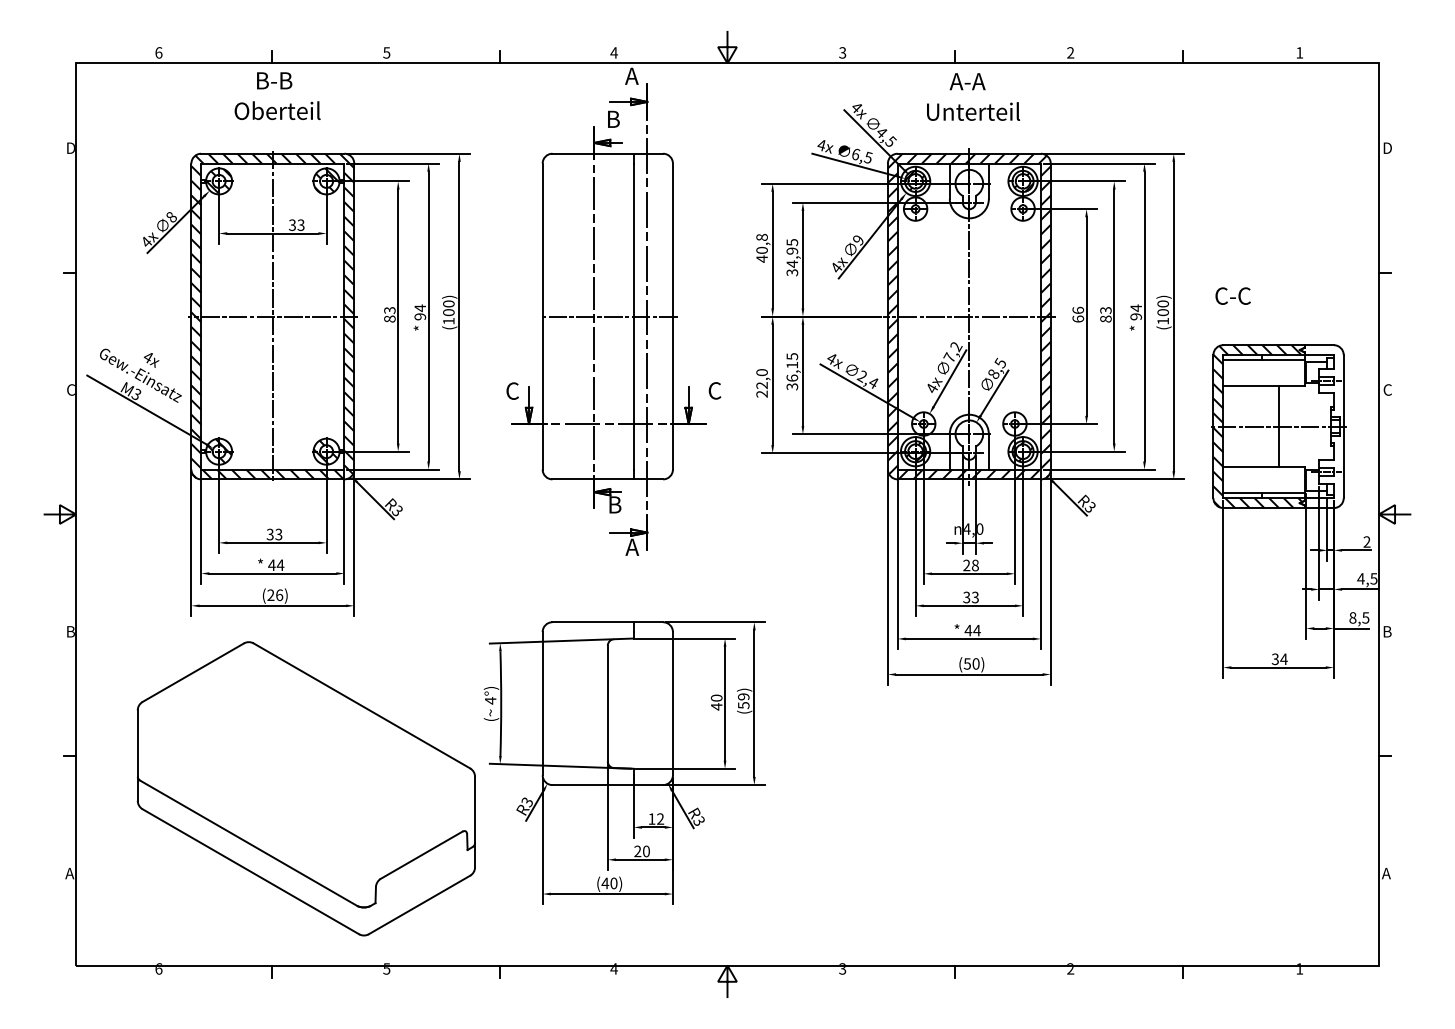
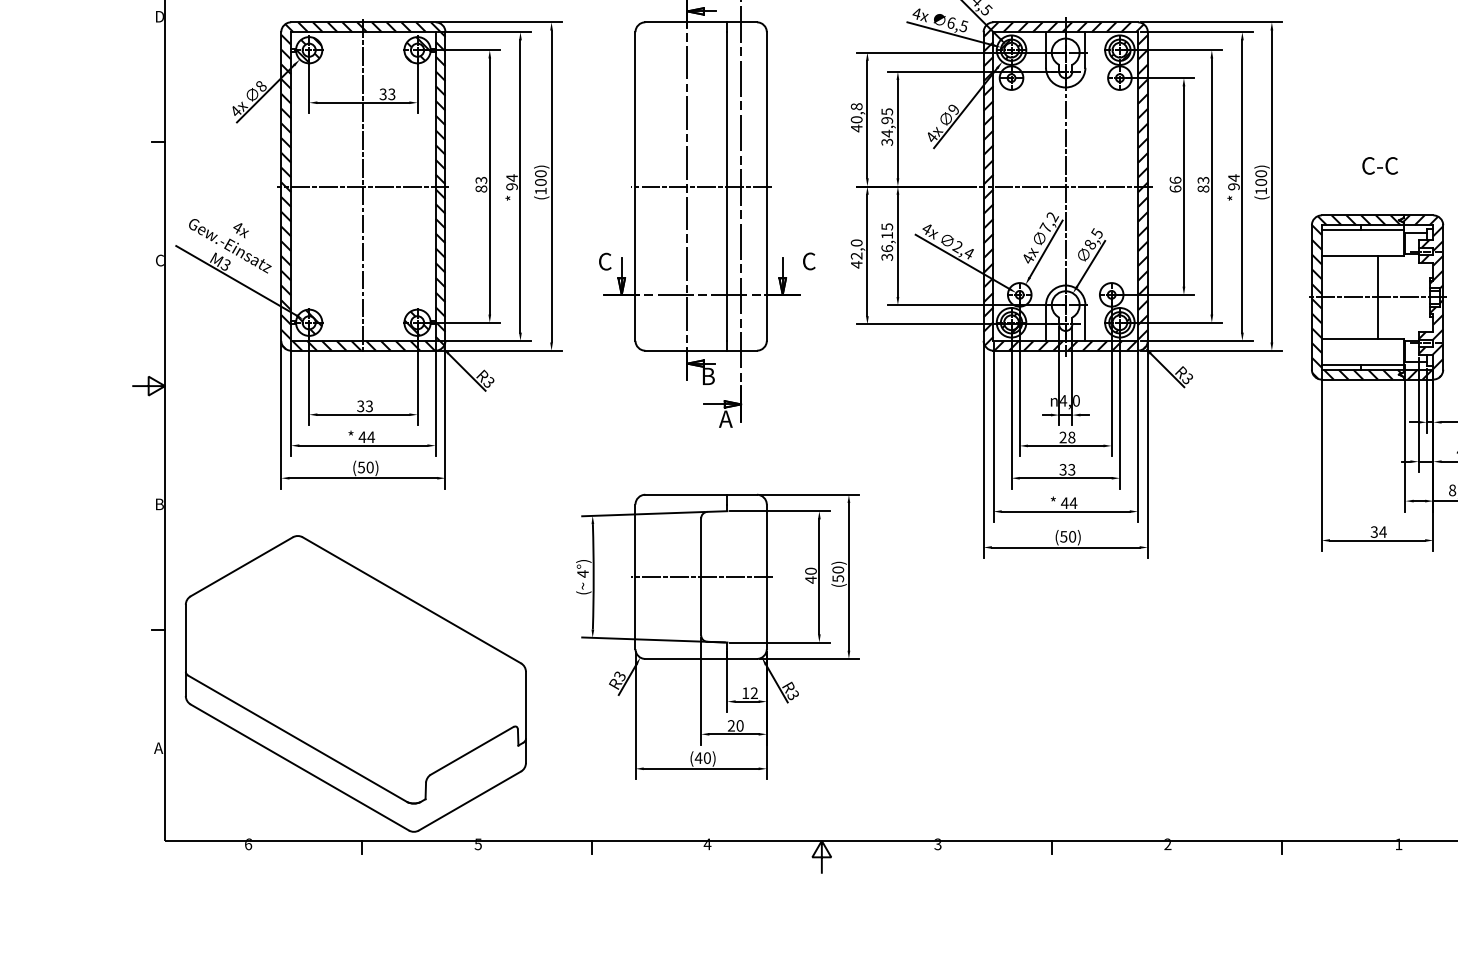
text: (1232, 295) -> (1379, 165), moved
text: (761, 394) -> (856, 265), 22,0 -> 42,0
hatch: (1323, 426) -> (1422, 297), added
text: (275, 595) -> (366, 467), (26) -> (50)
text: (743, 696) -> (837, 569), (59) -> (50)
line: (607, 703) -> (700, 576), added
part: (305, 788) -> (354, 683), moved

